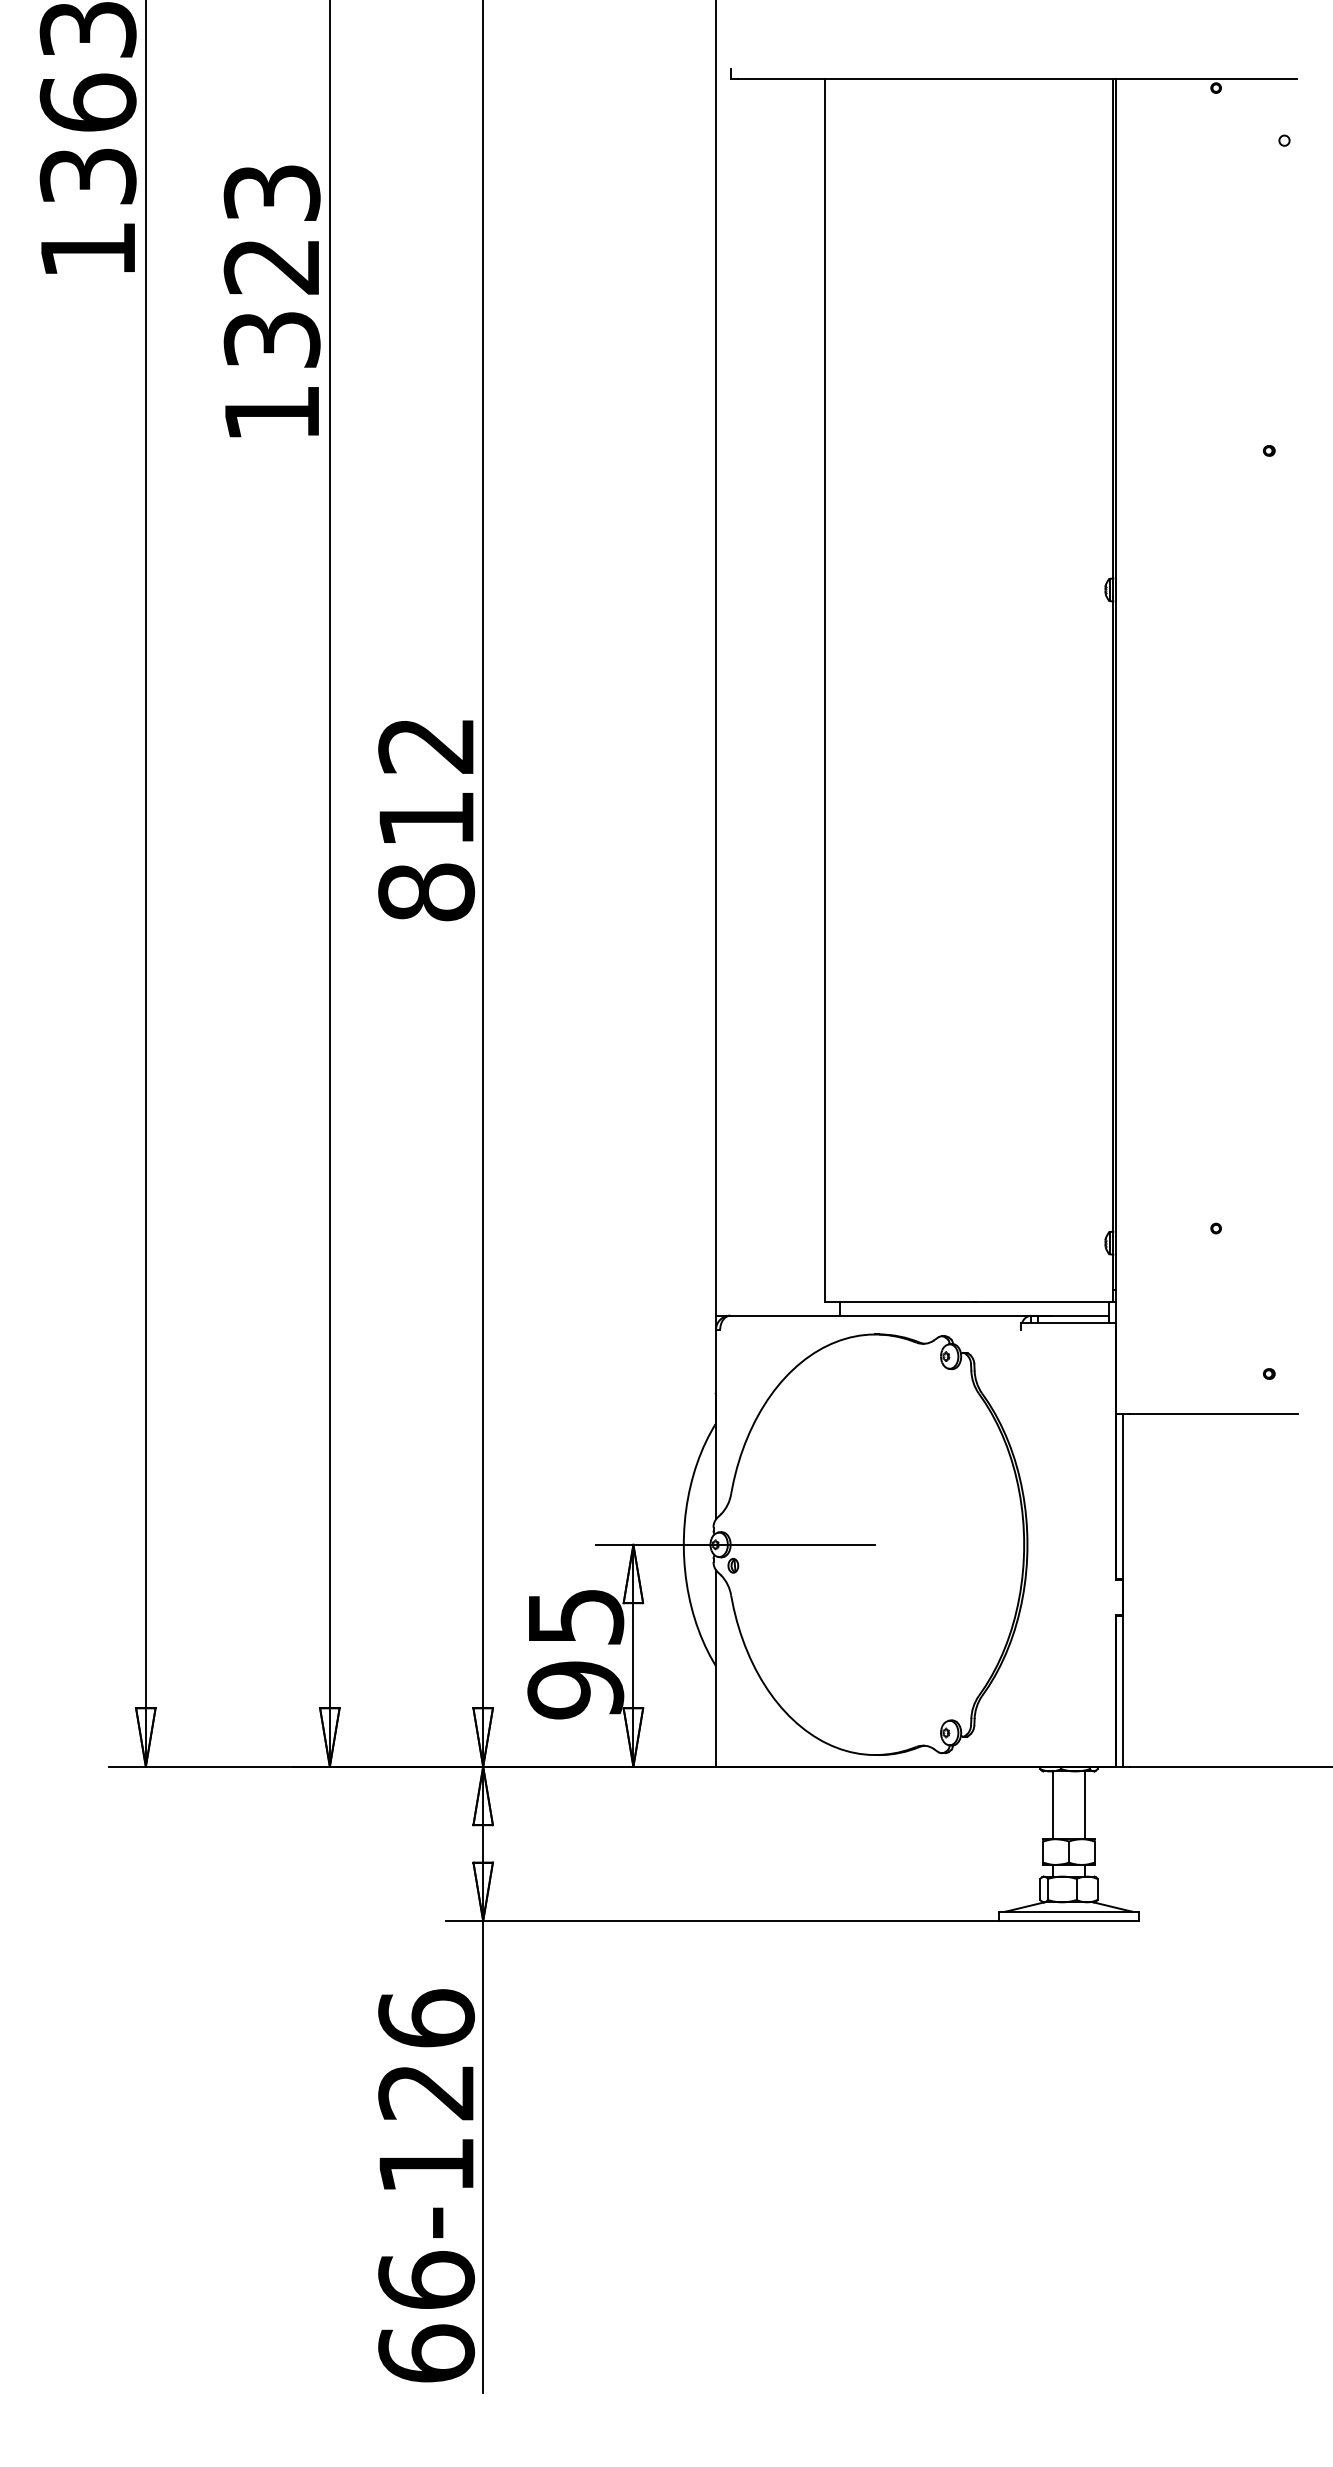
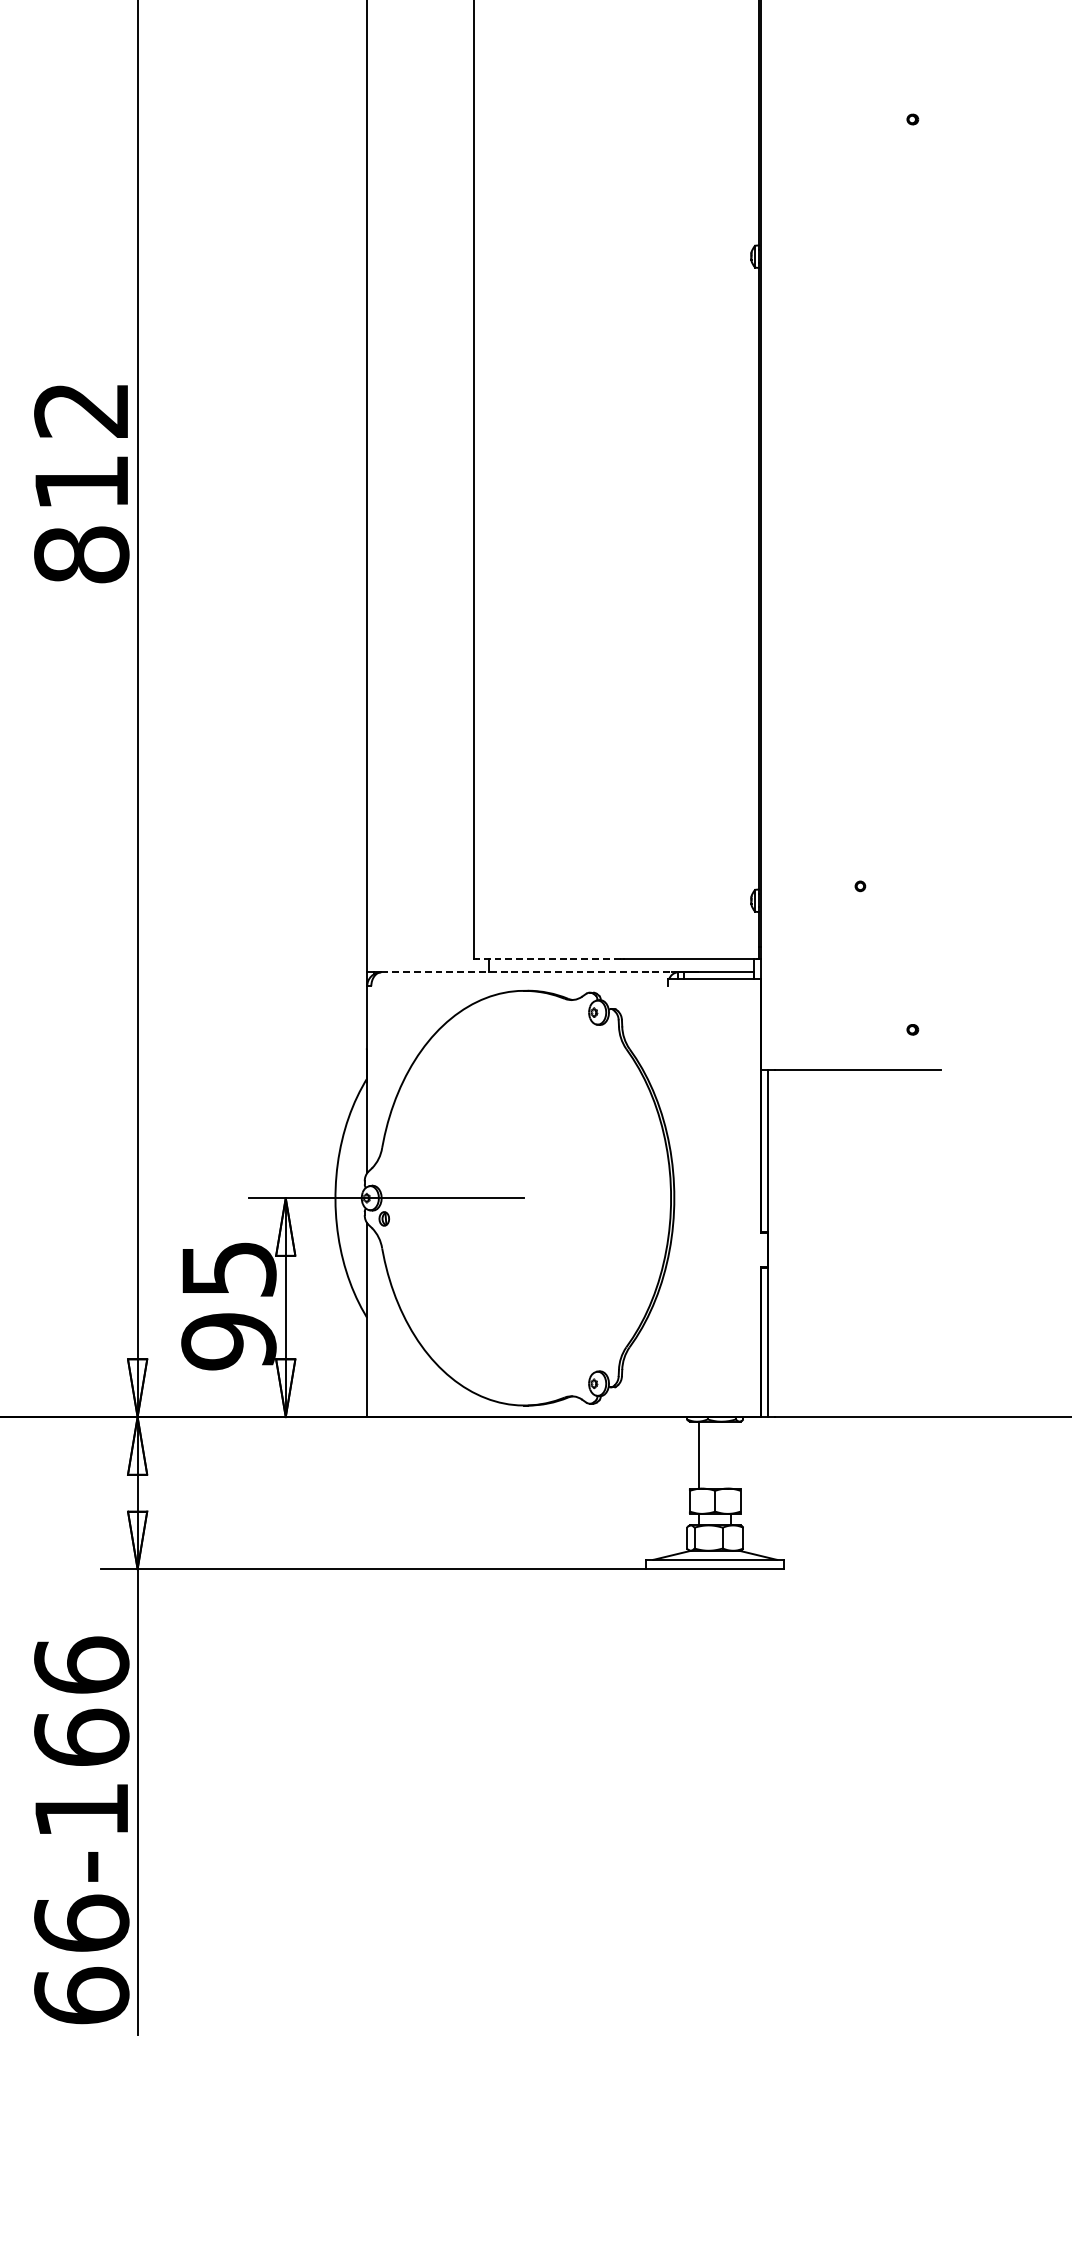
line: (899, 1301) -> (548, 958), solid -> dashed
line: (881, 1315) -> (530, 972), solid -> dashed
line: (1085, 1805) -> (731, 1455), removed
text: (426, 2091) -> (81, 1737), 66-126 -> 66-166

